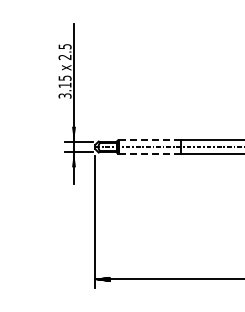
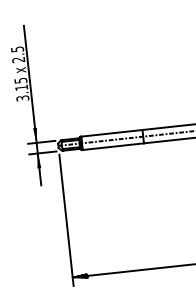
line: (149, 140) -> (111, 133), dashed -> solid
line: (149, 153) -> (112, 146), dashed -> solid

